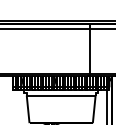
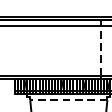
line: (90, 51) -> (101, 50), solid -> dashed
line: (60, 95) -> (68, 100), solid -> dashed

